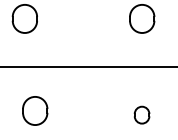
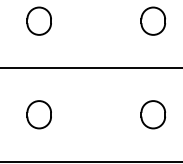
part: (34, 110) -> (38, 114), moved
part: (141, 114) -> (152, 114), size x1.67

